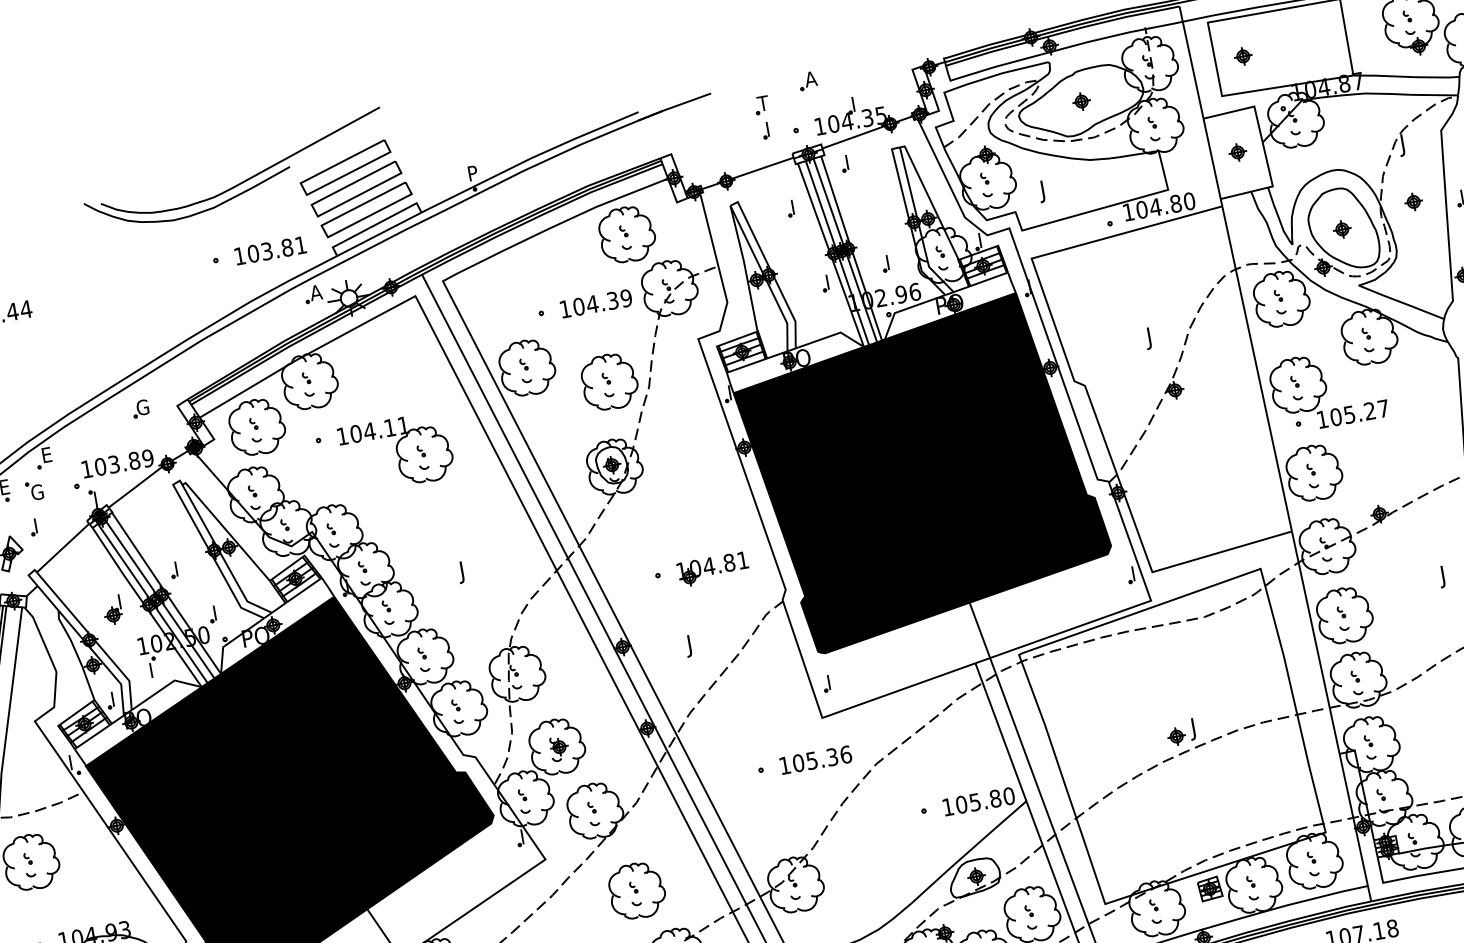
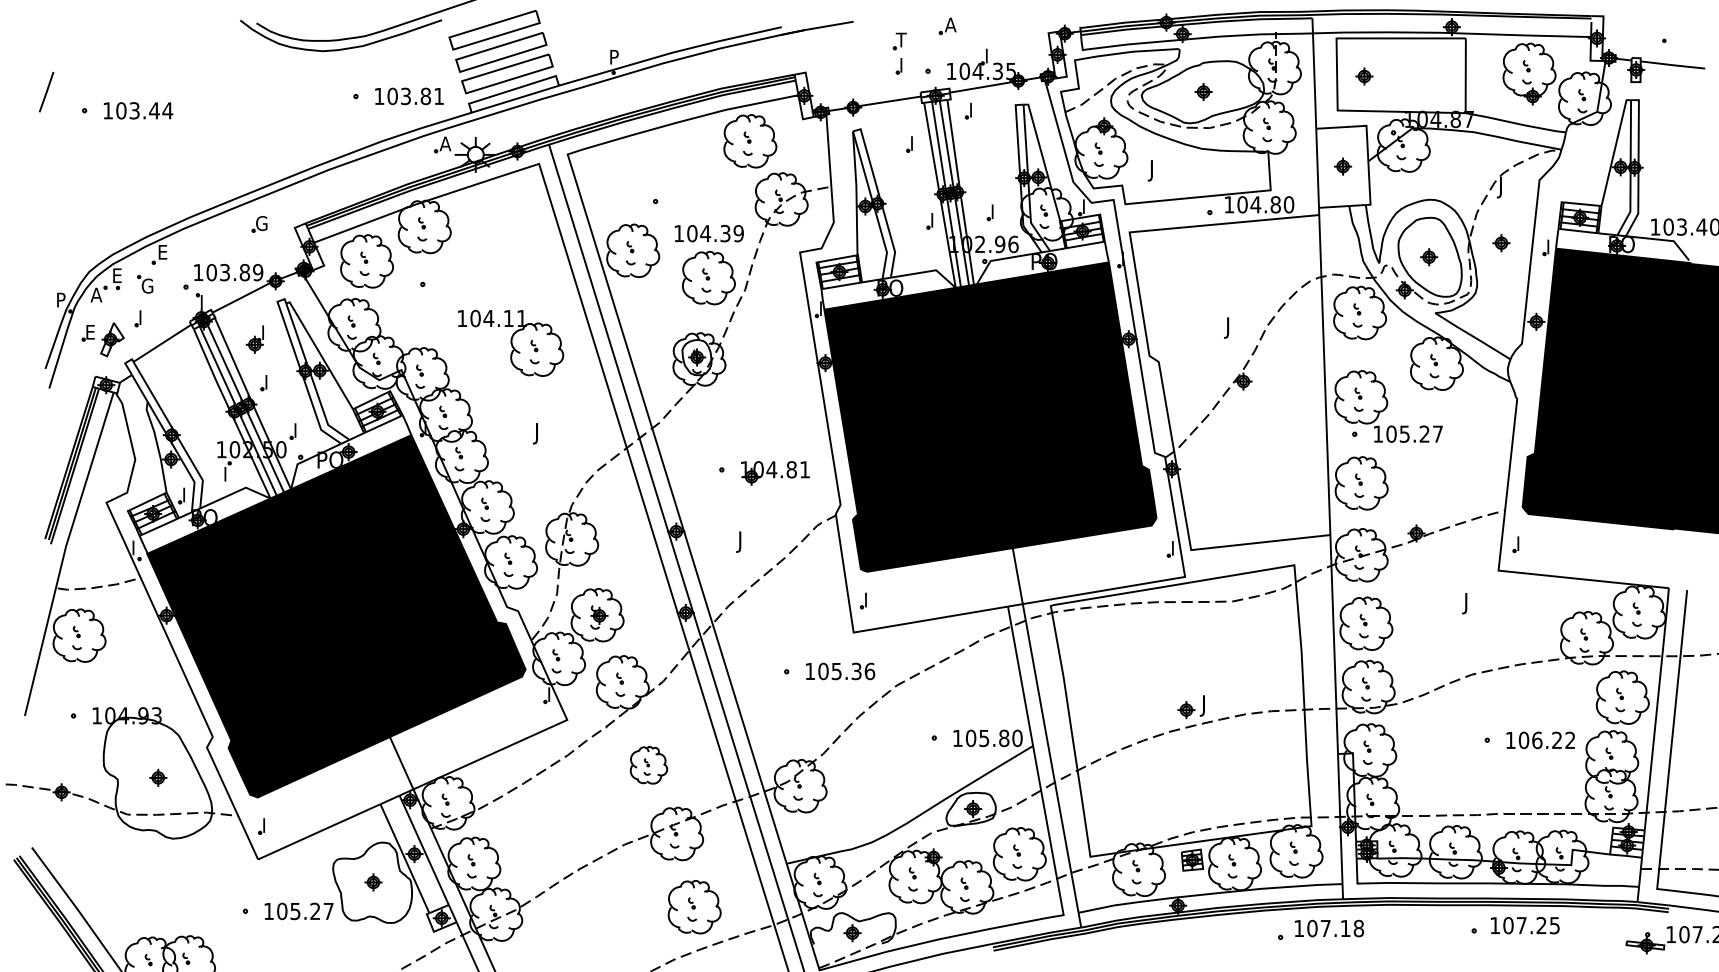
text: (595, 303) -> (708, 233), moved
part: (397, 451) -> (511, 342), moved
part: (112, 610) -> (254, 339), moved
part: (636, 891) -> (648, 765), size x0.7

